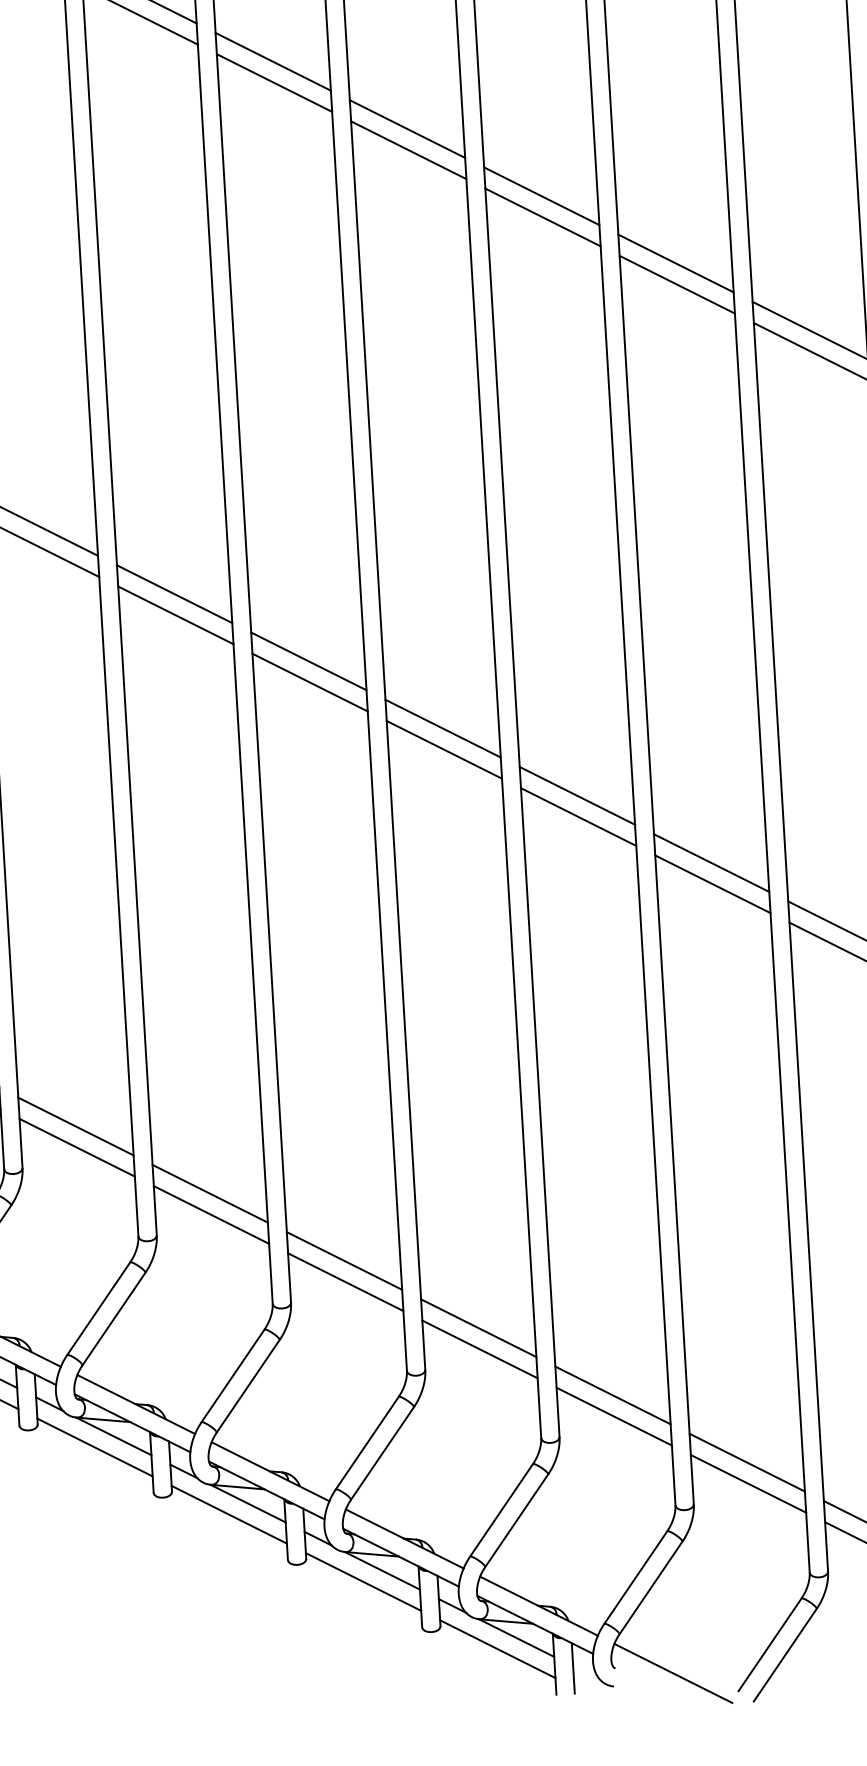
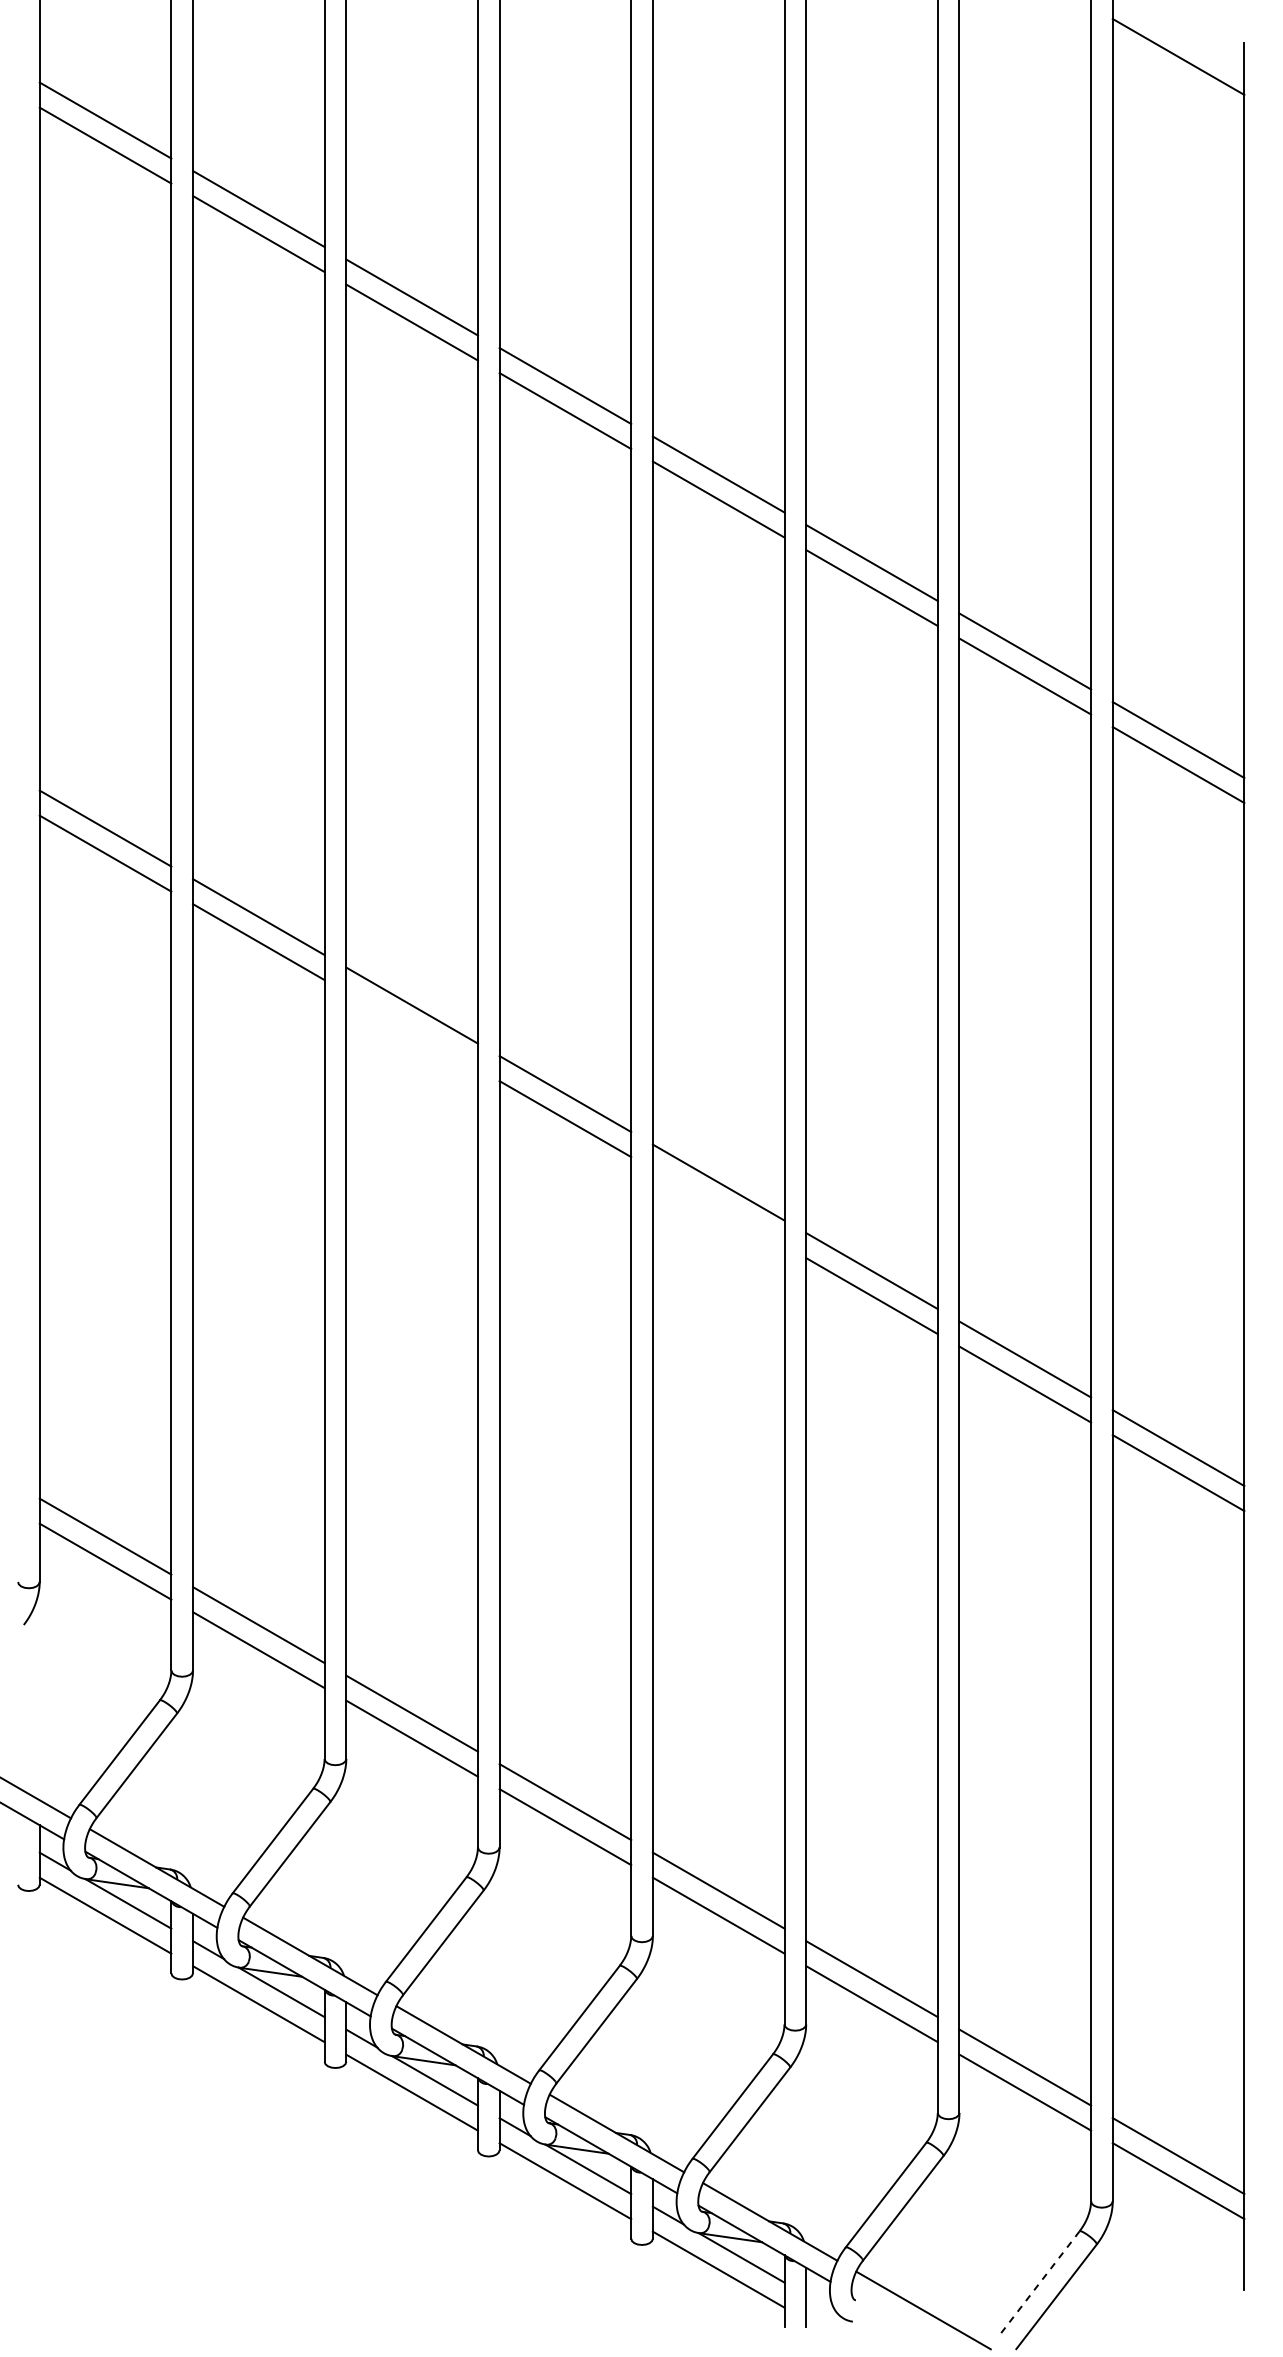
line: (175, 615) -> (411, 1030), removed
line: (444, 749) -> (718, 1207), removed
line: (770, 1644) -> (1039, 2283), solid -> dashed

